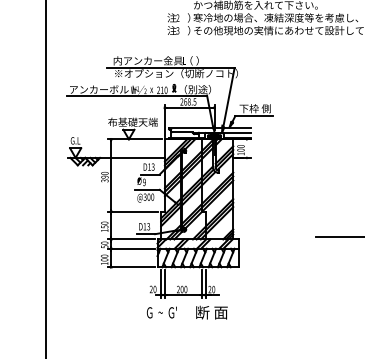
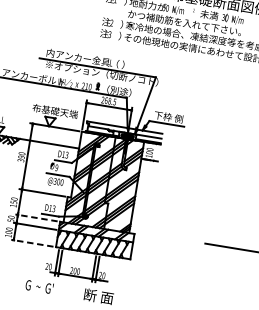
line: (131, 239) -> (36, 217), solid -> dashed
line: (131, 267) -> (32, 243), solid -> dashed
text: (161, 312) -> (39, 286), moved

